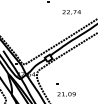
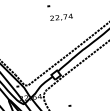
text: (71, 12) -> (61, 17), moved

